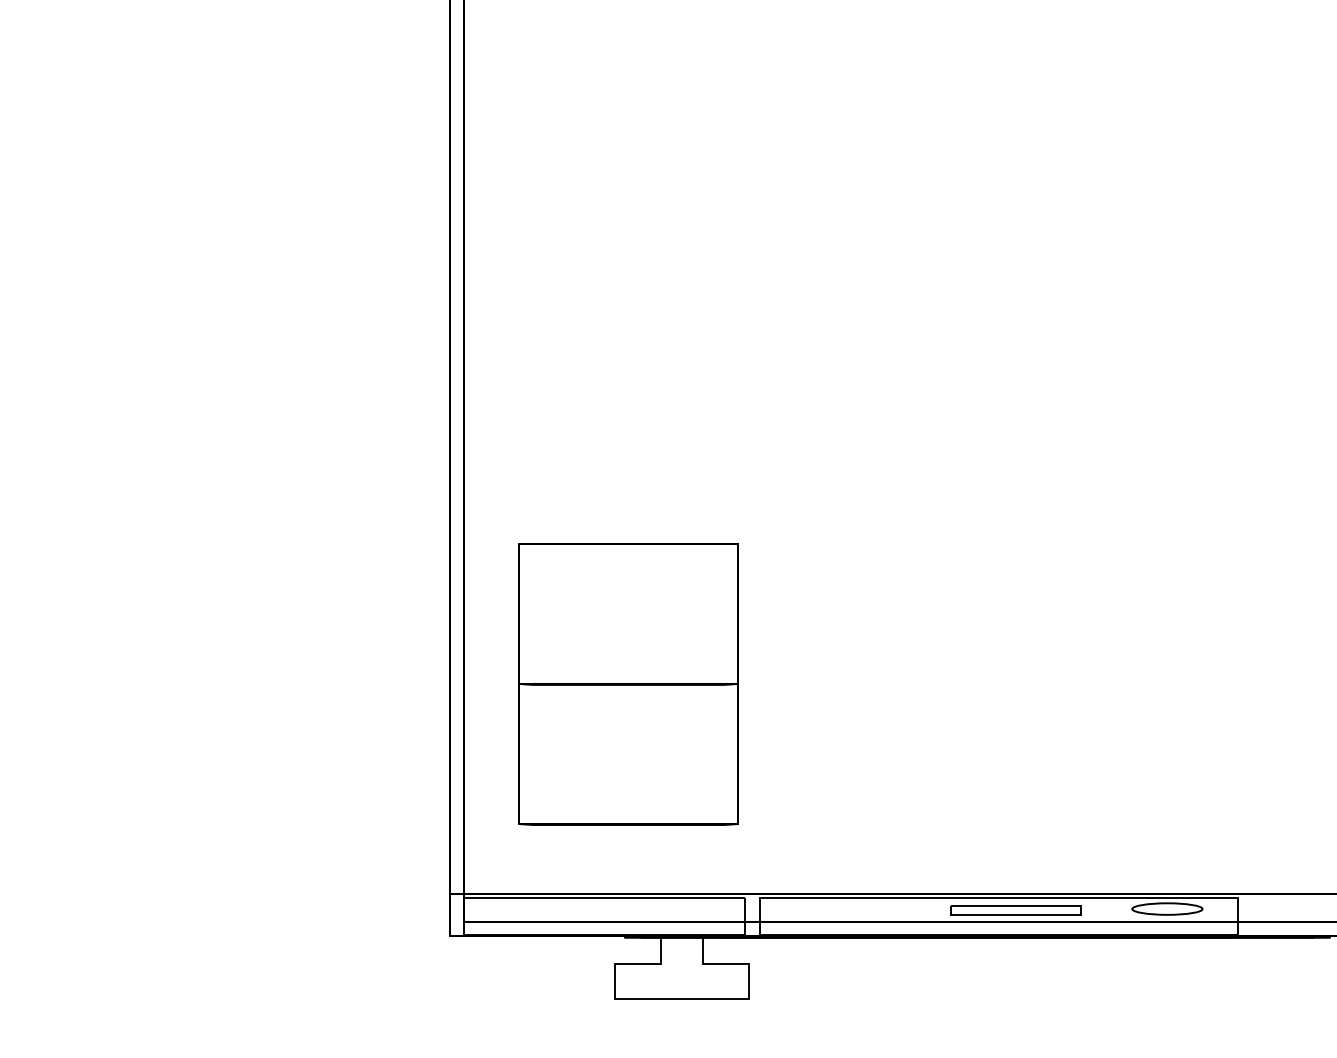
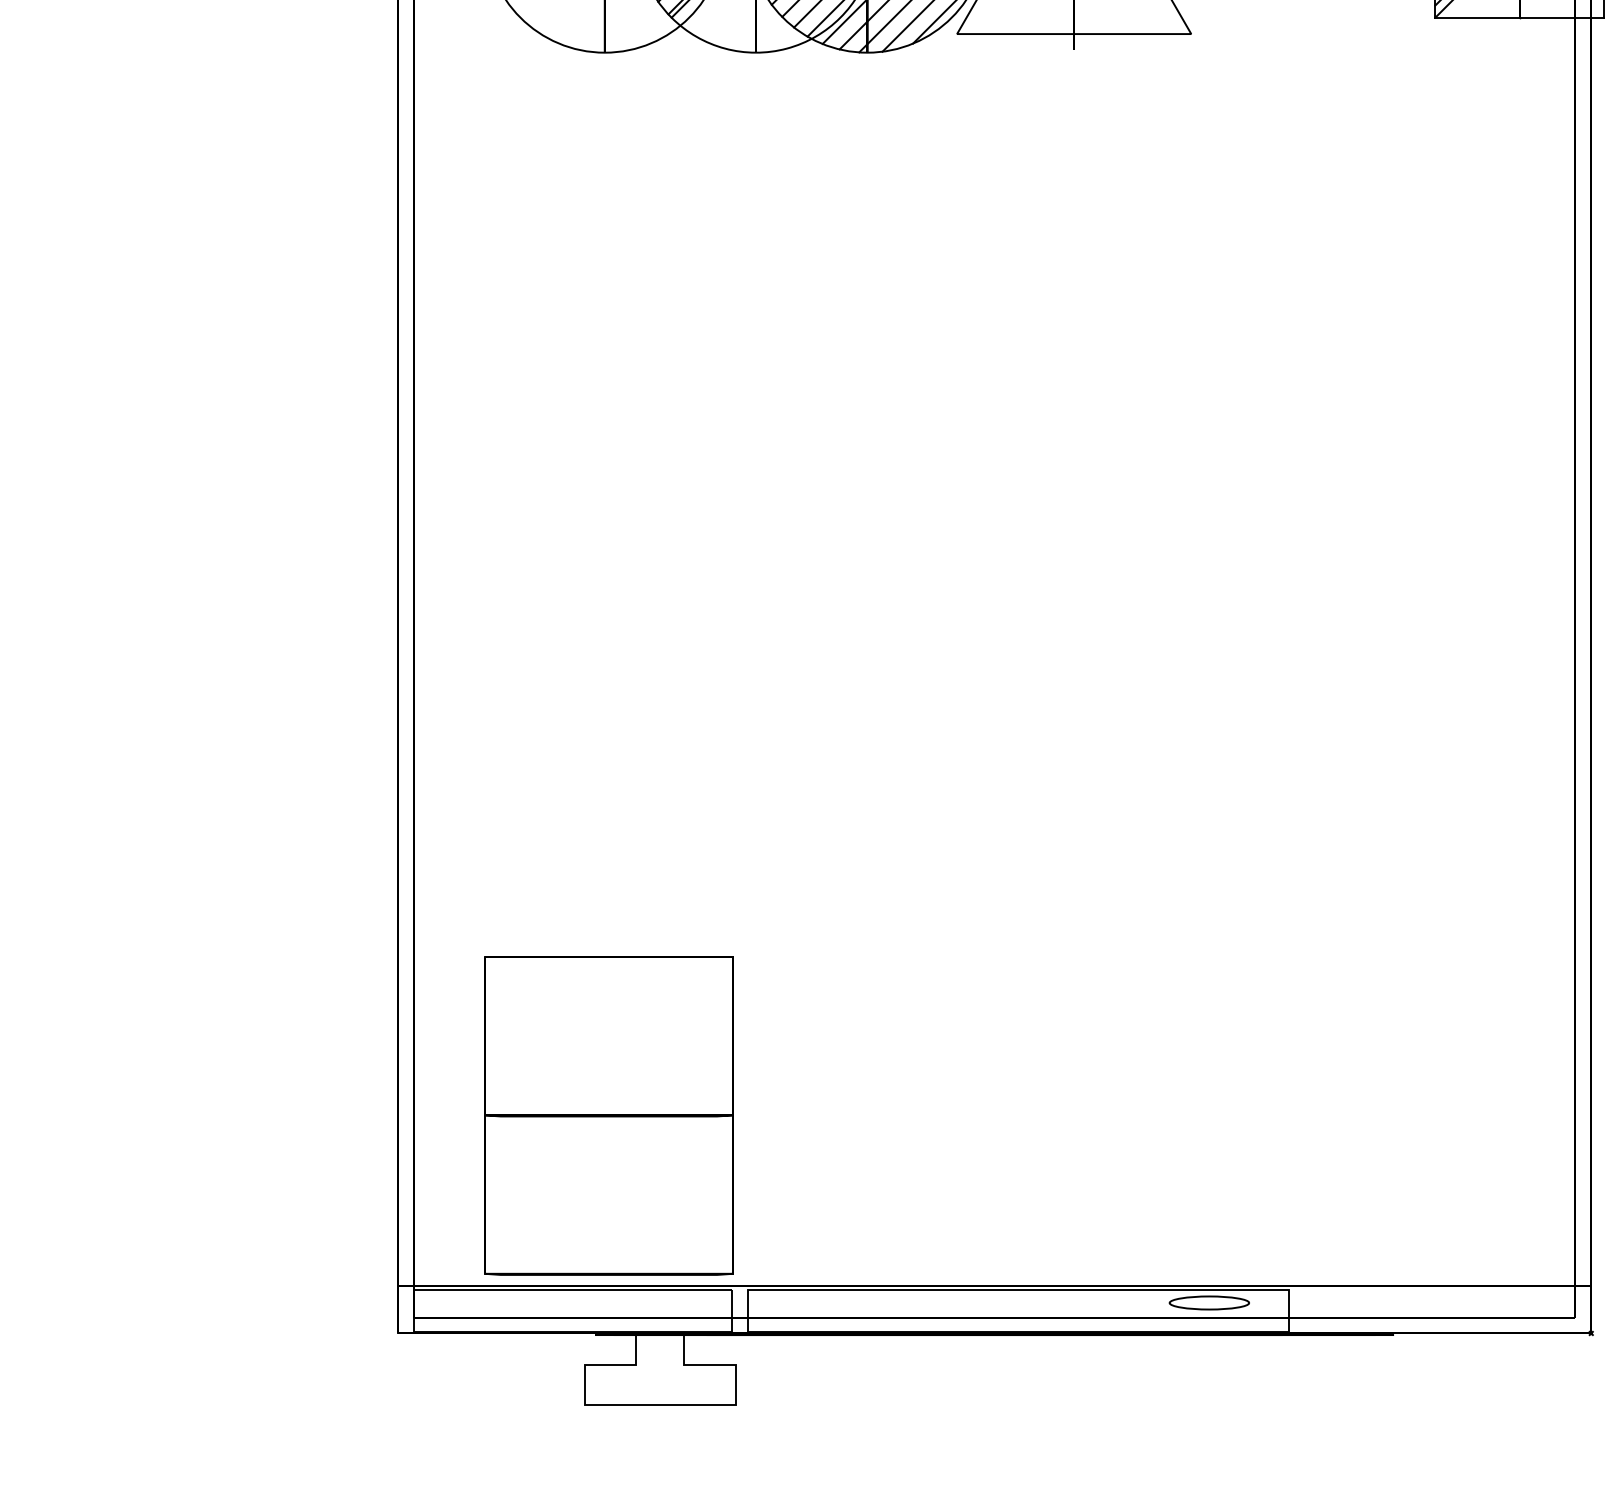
part: (628, 684) -> (608, 1115), moved
part: (1016, 909) -> (1038, 1303), removed

